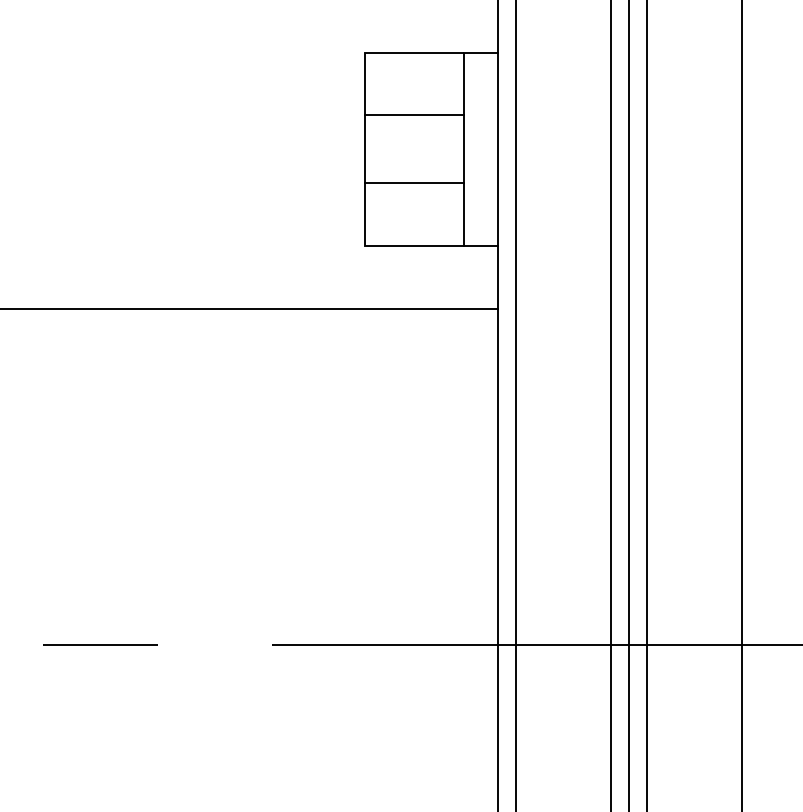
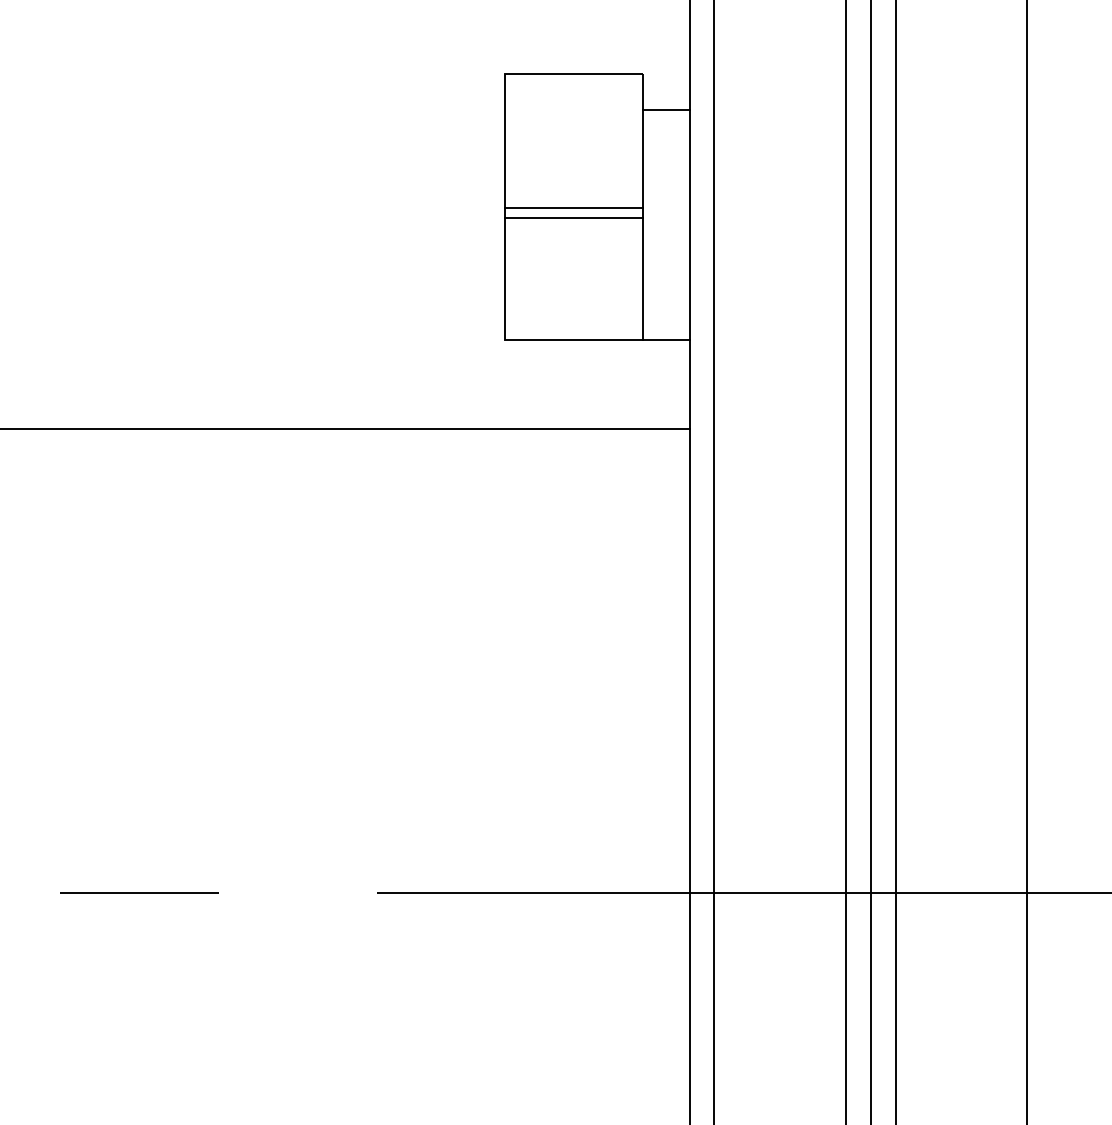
line: (480, 53) -> (665, 110), moved
line: (414, 115) -> (573, 218), moved
line: (414, 183) -> (573, 208), moved

